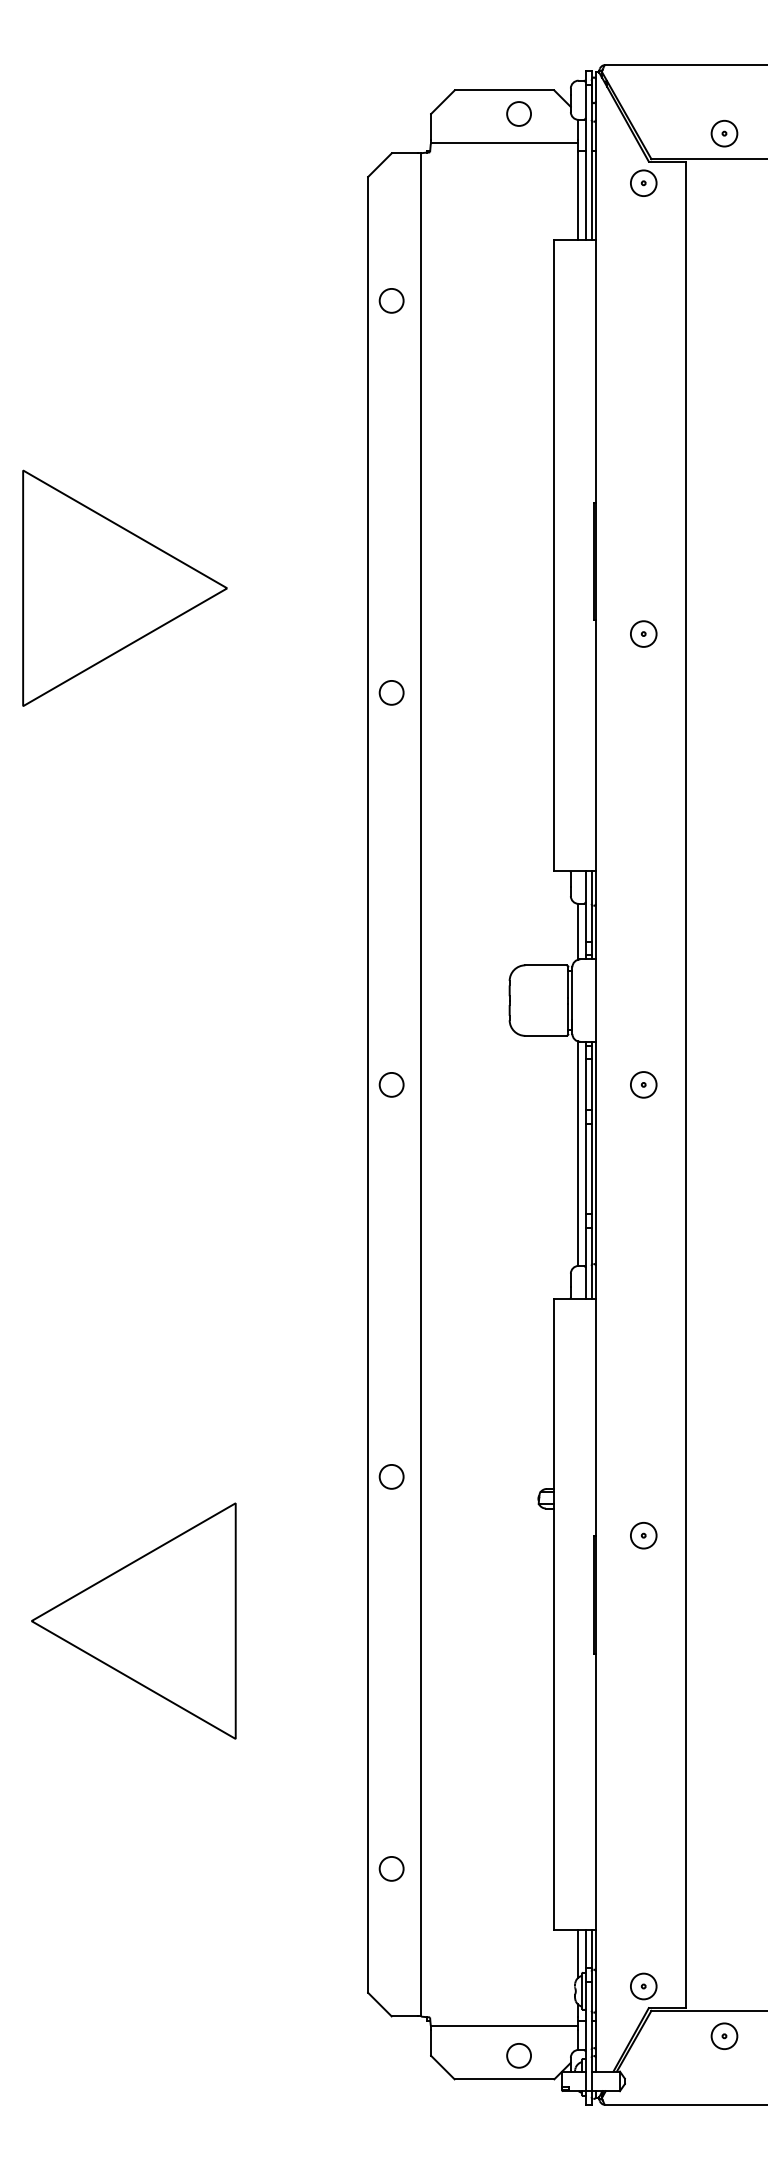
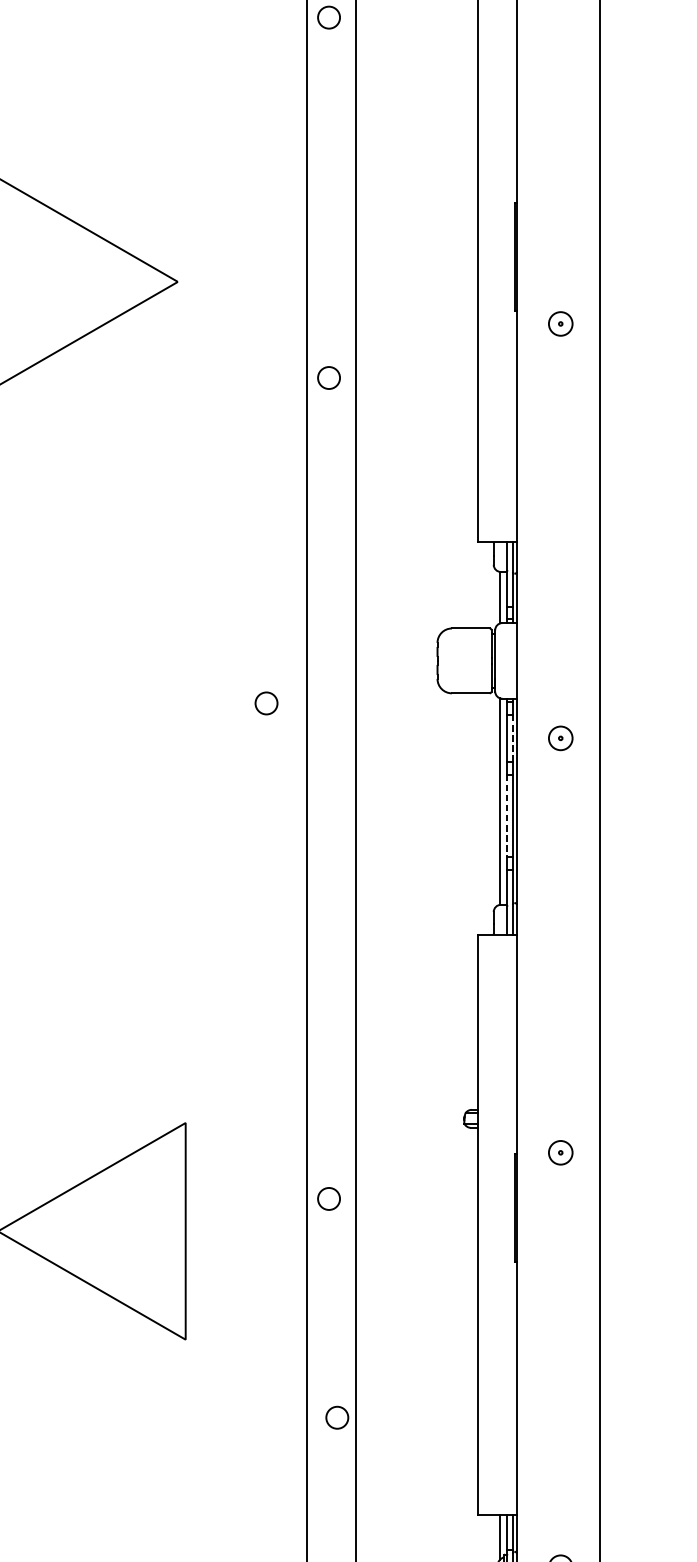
circle: (391, 1084) -> (266, 703), moved
line: (591, 1085) -> (512, 738), solid -> dashed
line: (585, 1169) -> (507, 816), solid -> dashed
circle: (391, 1476) -> (328, 1198), moved
circle: (391, 1868) -> (337, 1417), moved

